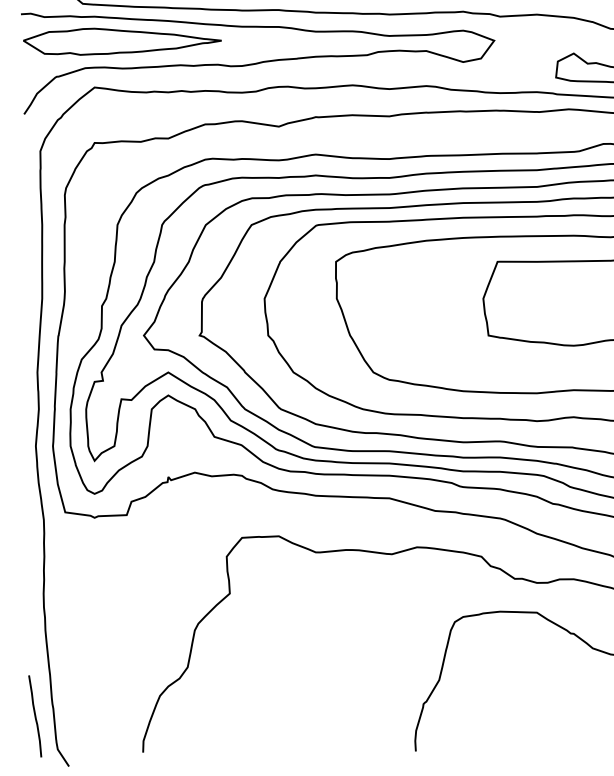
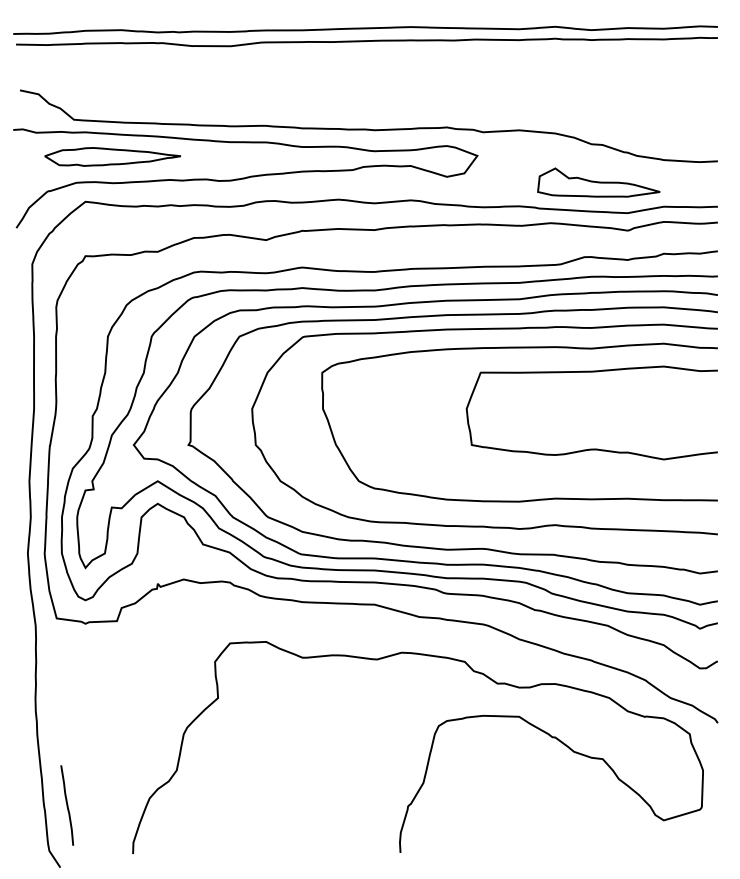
part: (122, 41) -> (112, 156), size x0.7
line: (35, 716) -> (67, 805), moved

